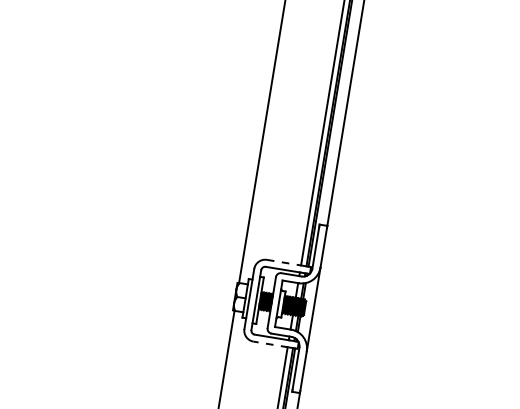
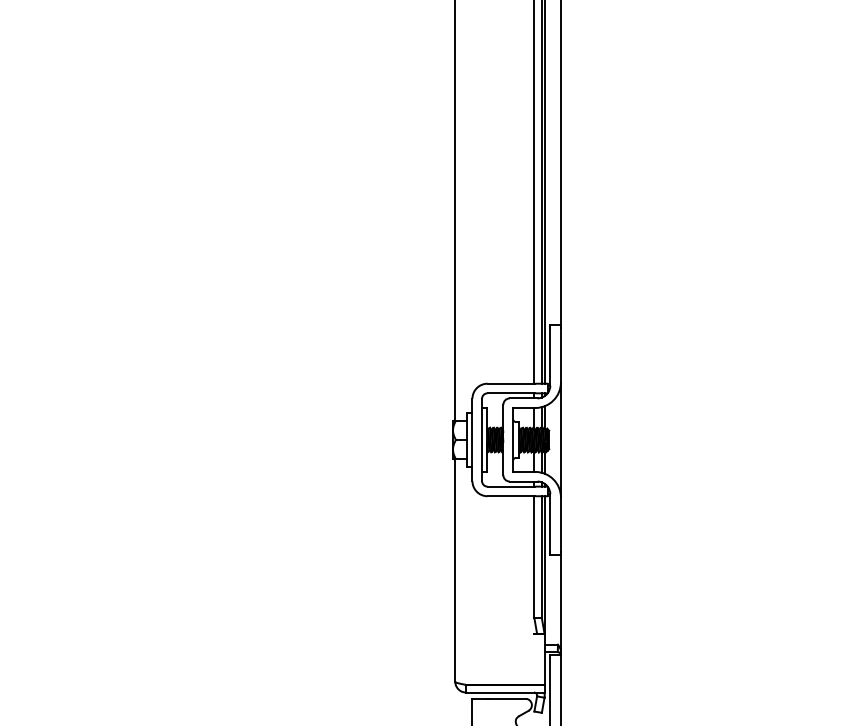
line: (284, 262) -> (511, 383), dashed -> solid
line: (270, 344) -> (511, 496), dashed -> solid

